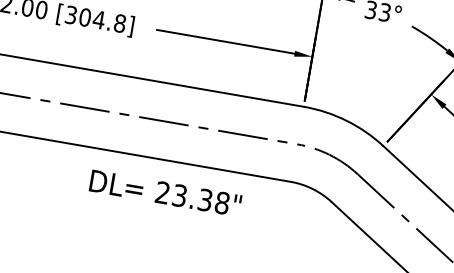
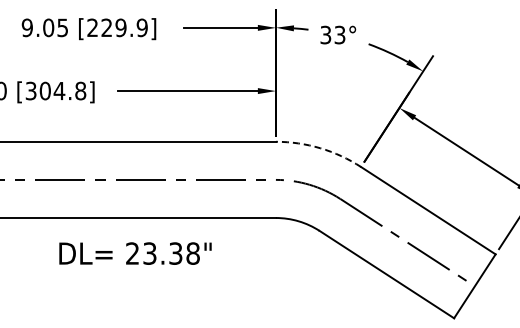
arc: (346, 120) -> (320, 148), solid -> dashed
text: (165, 193) -> (135, 253), moved

